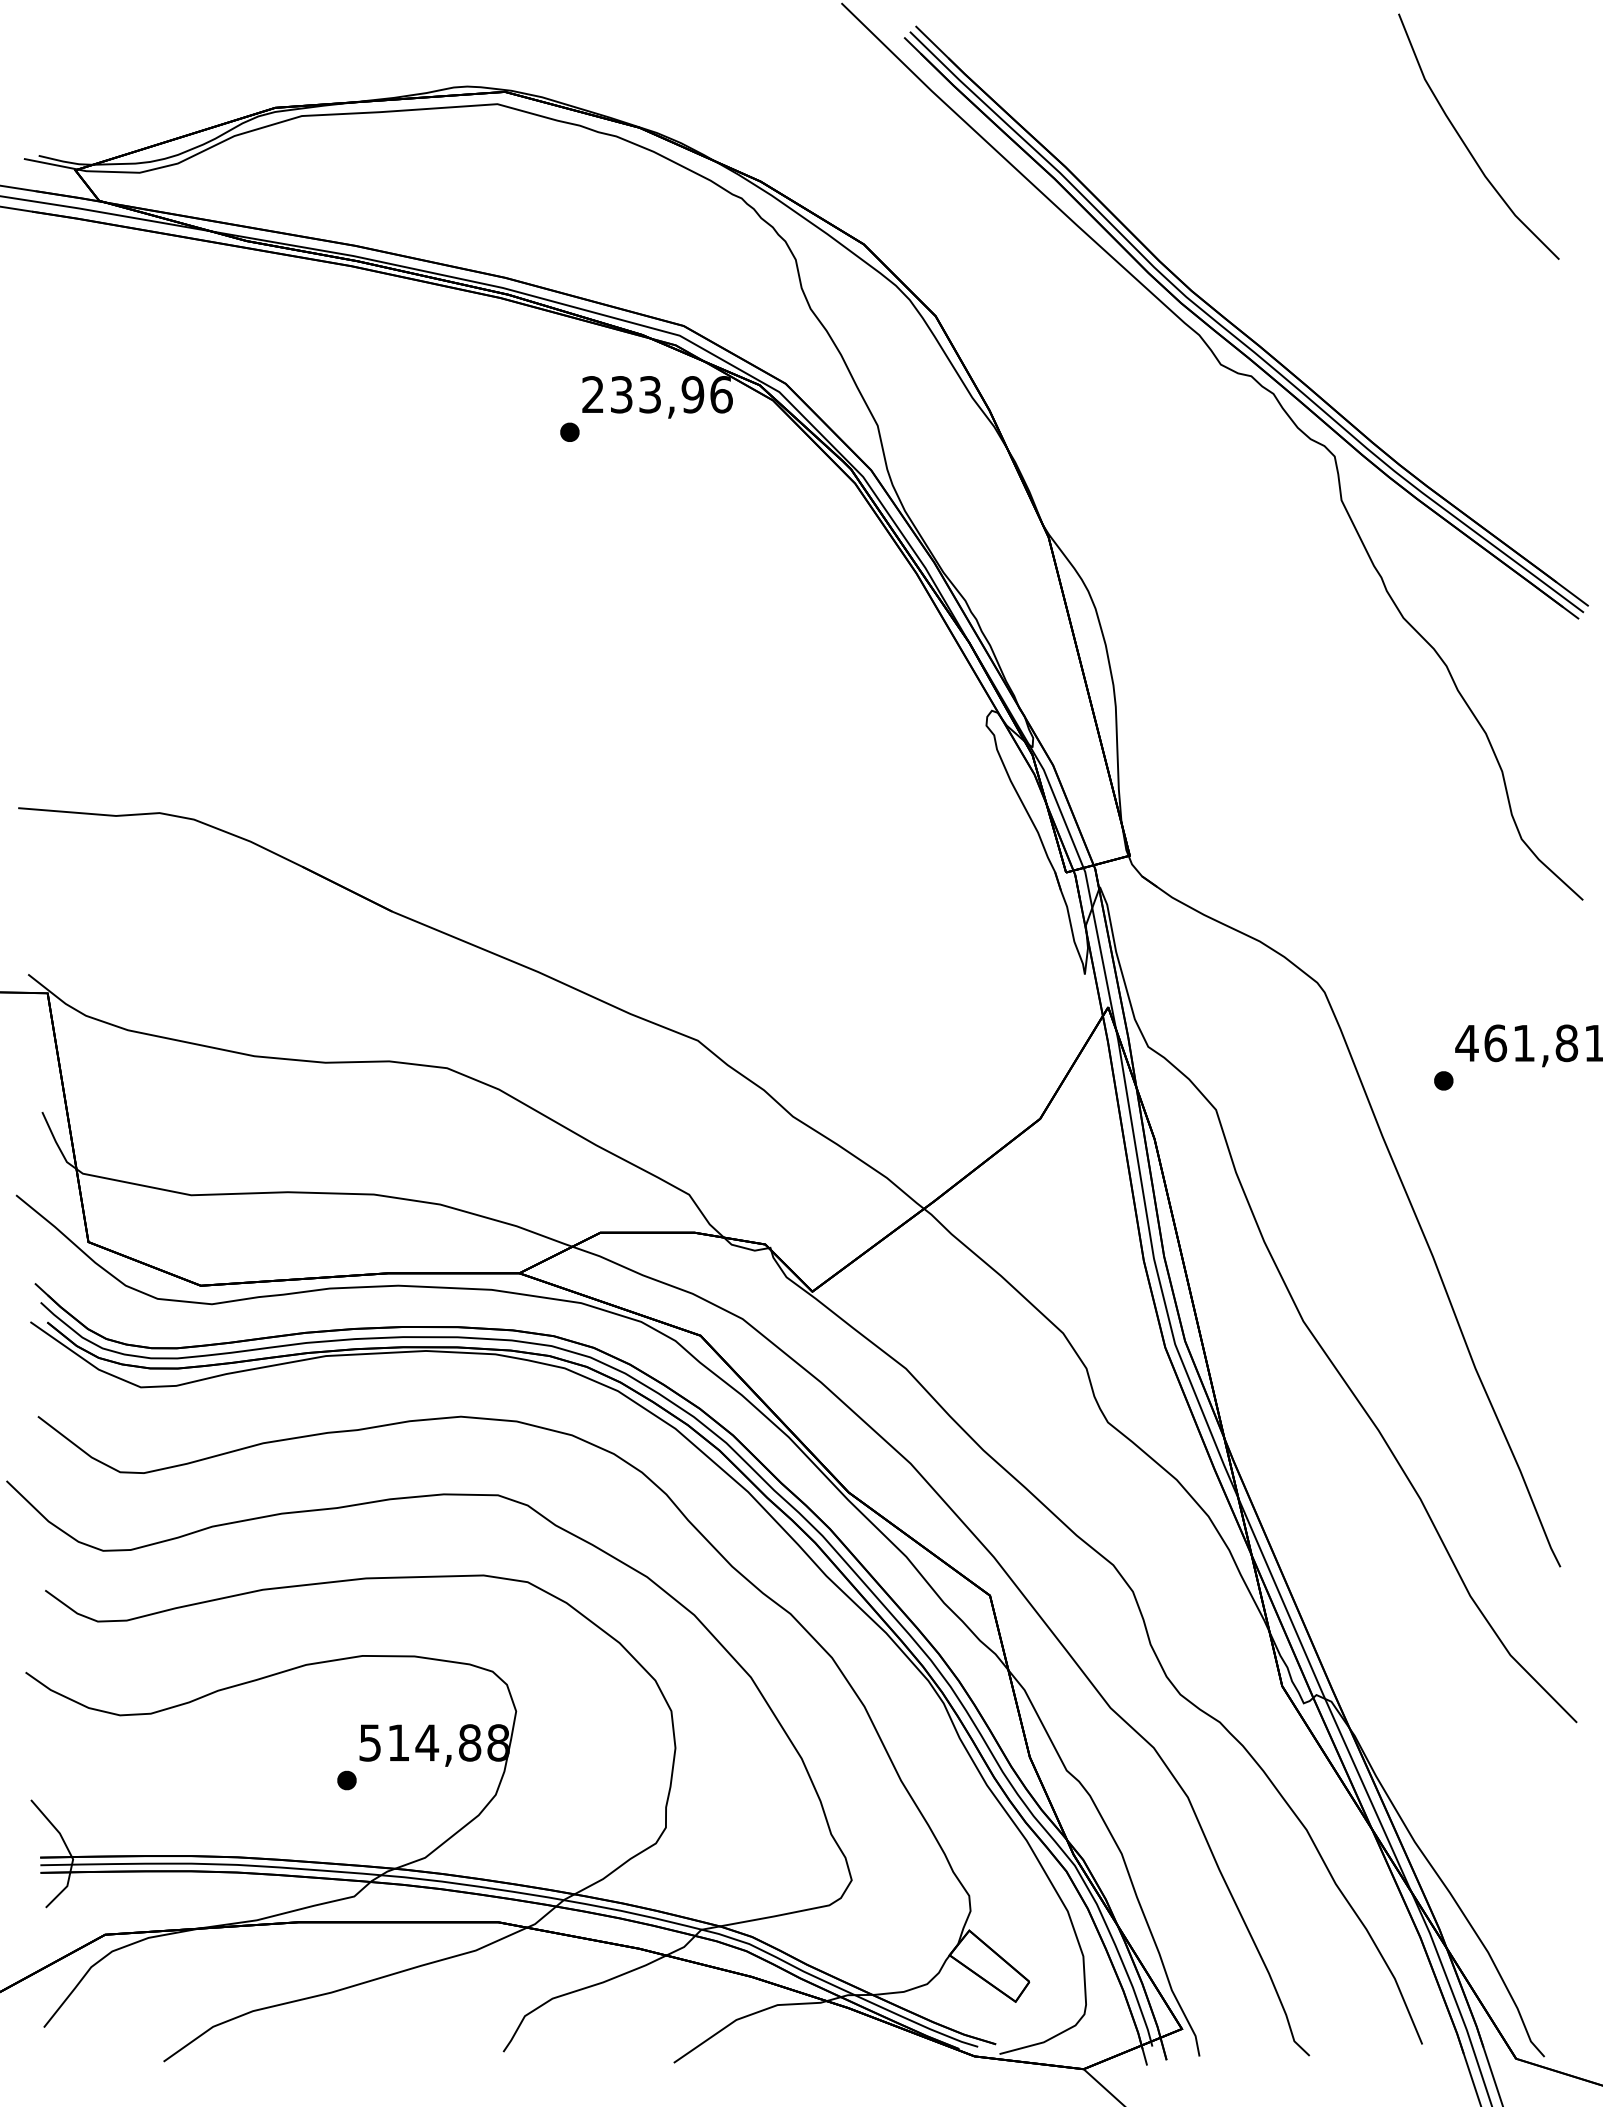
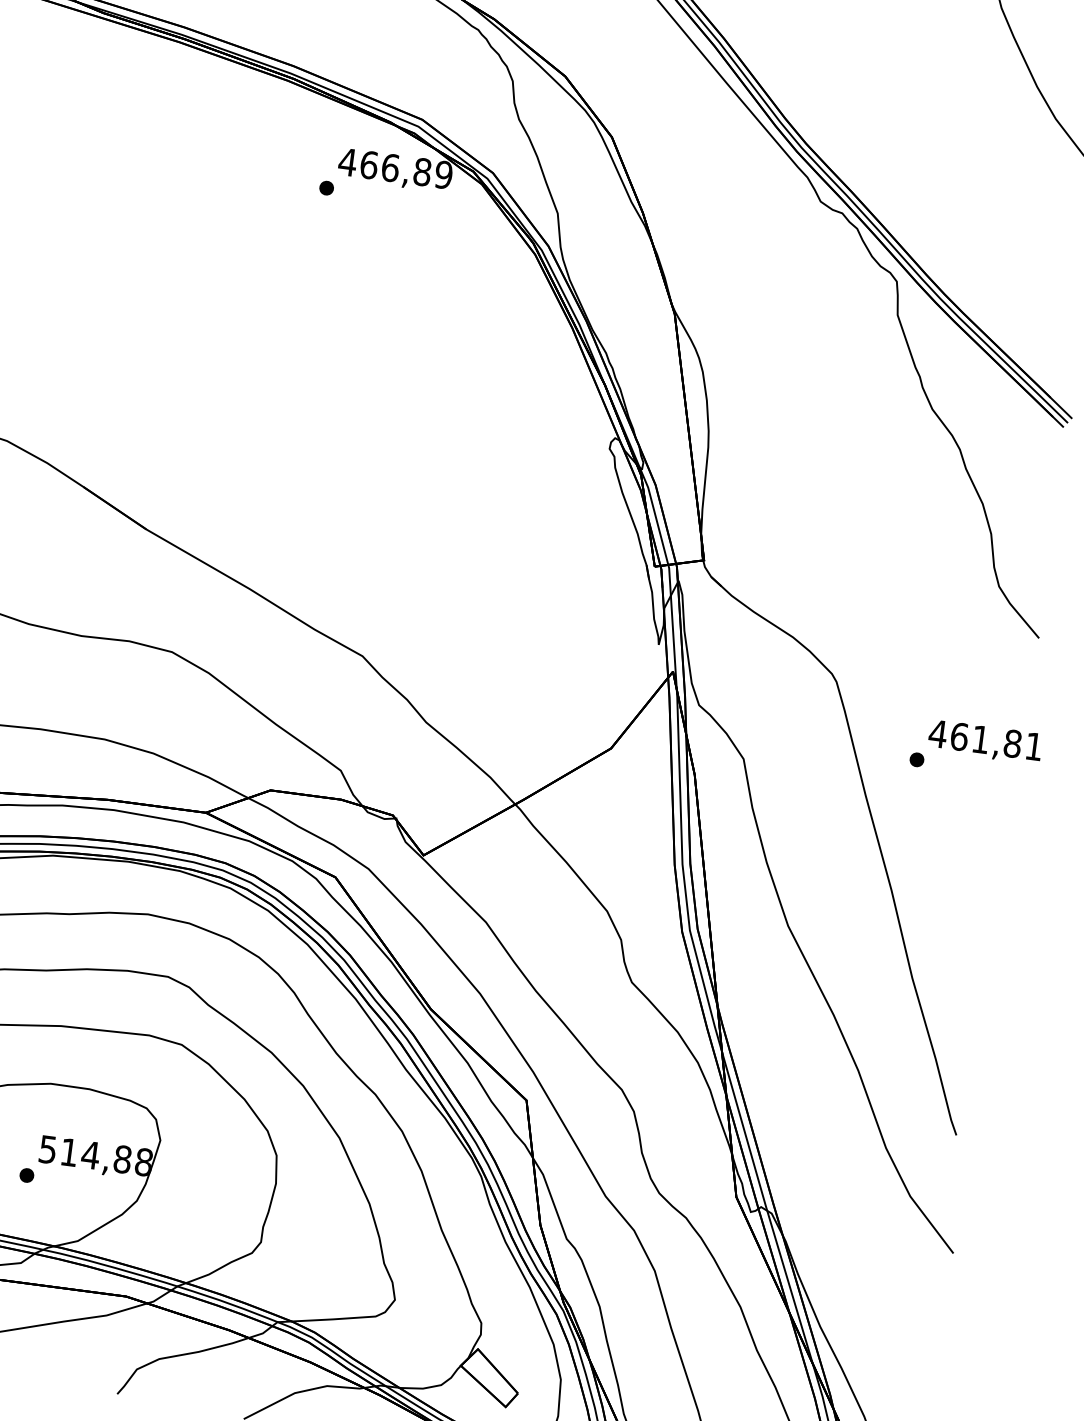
text: (656, 394) -> (395, 168), 233,96 -> 466,89

